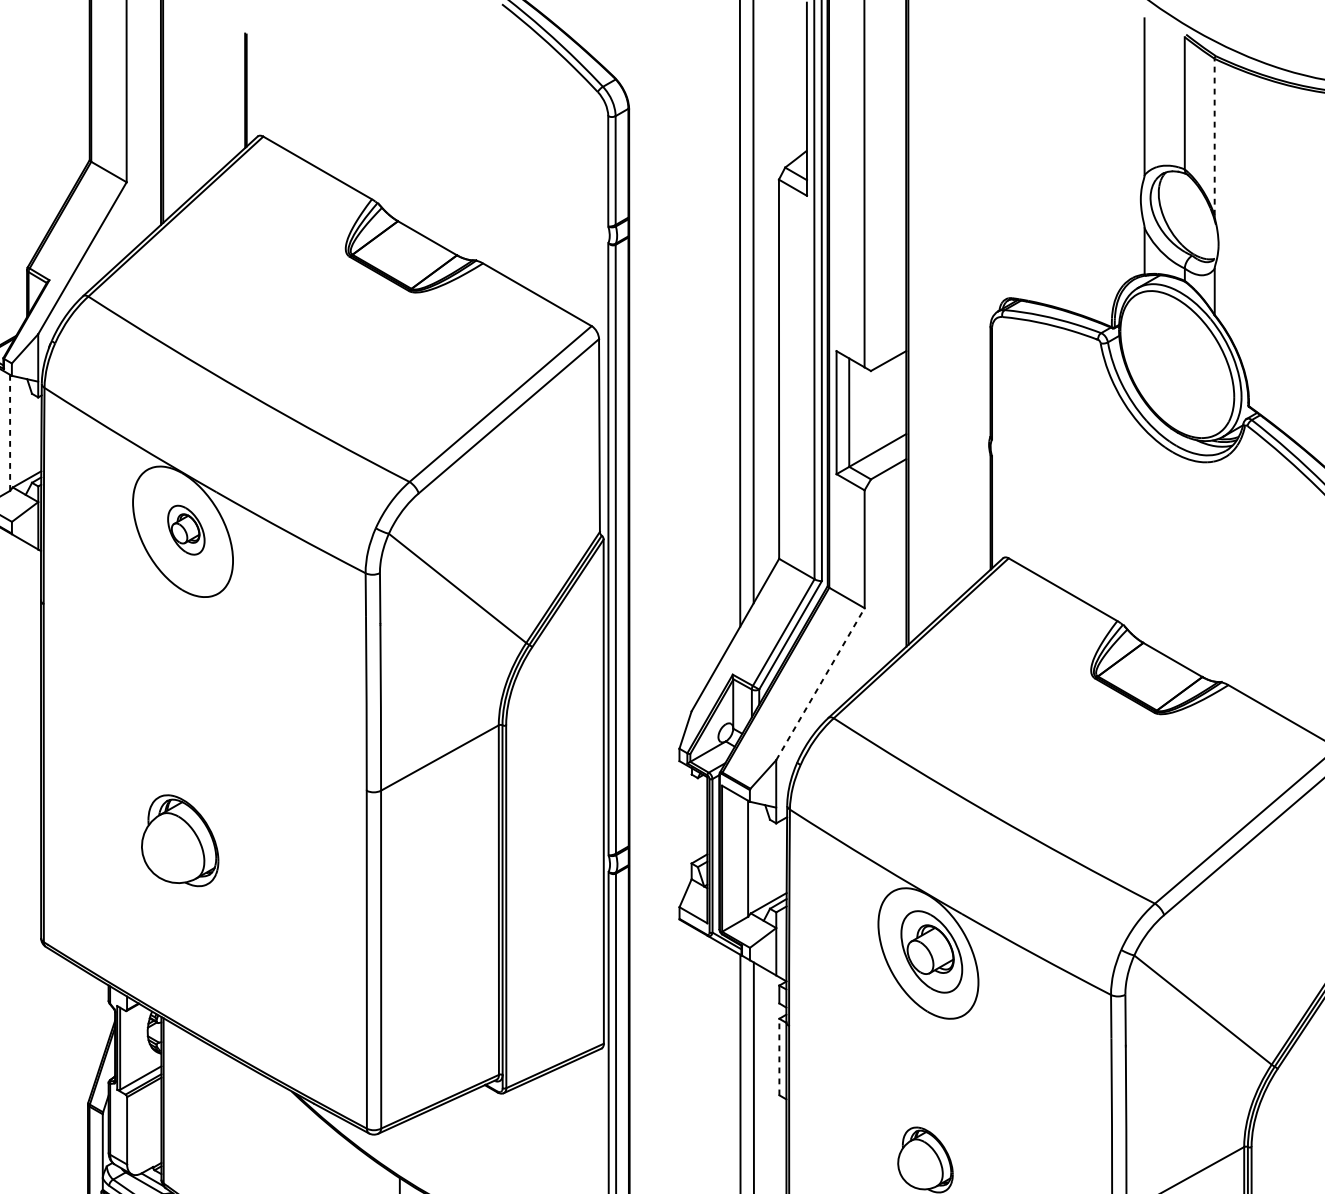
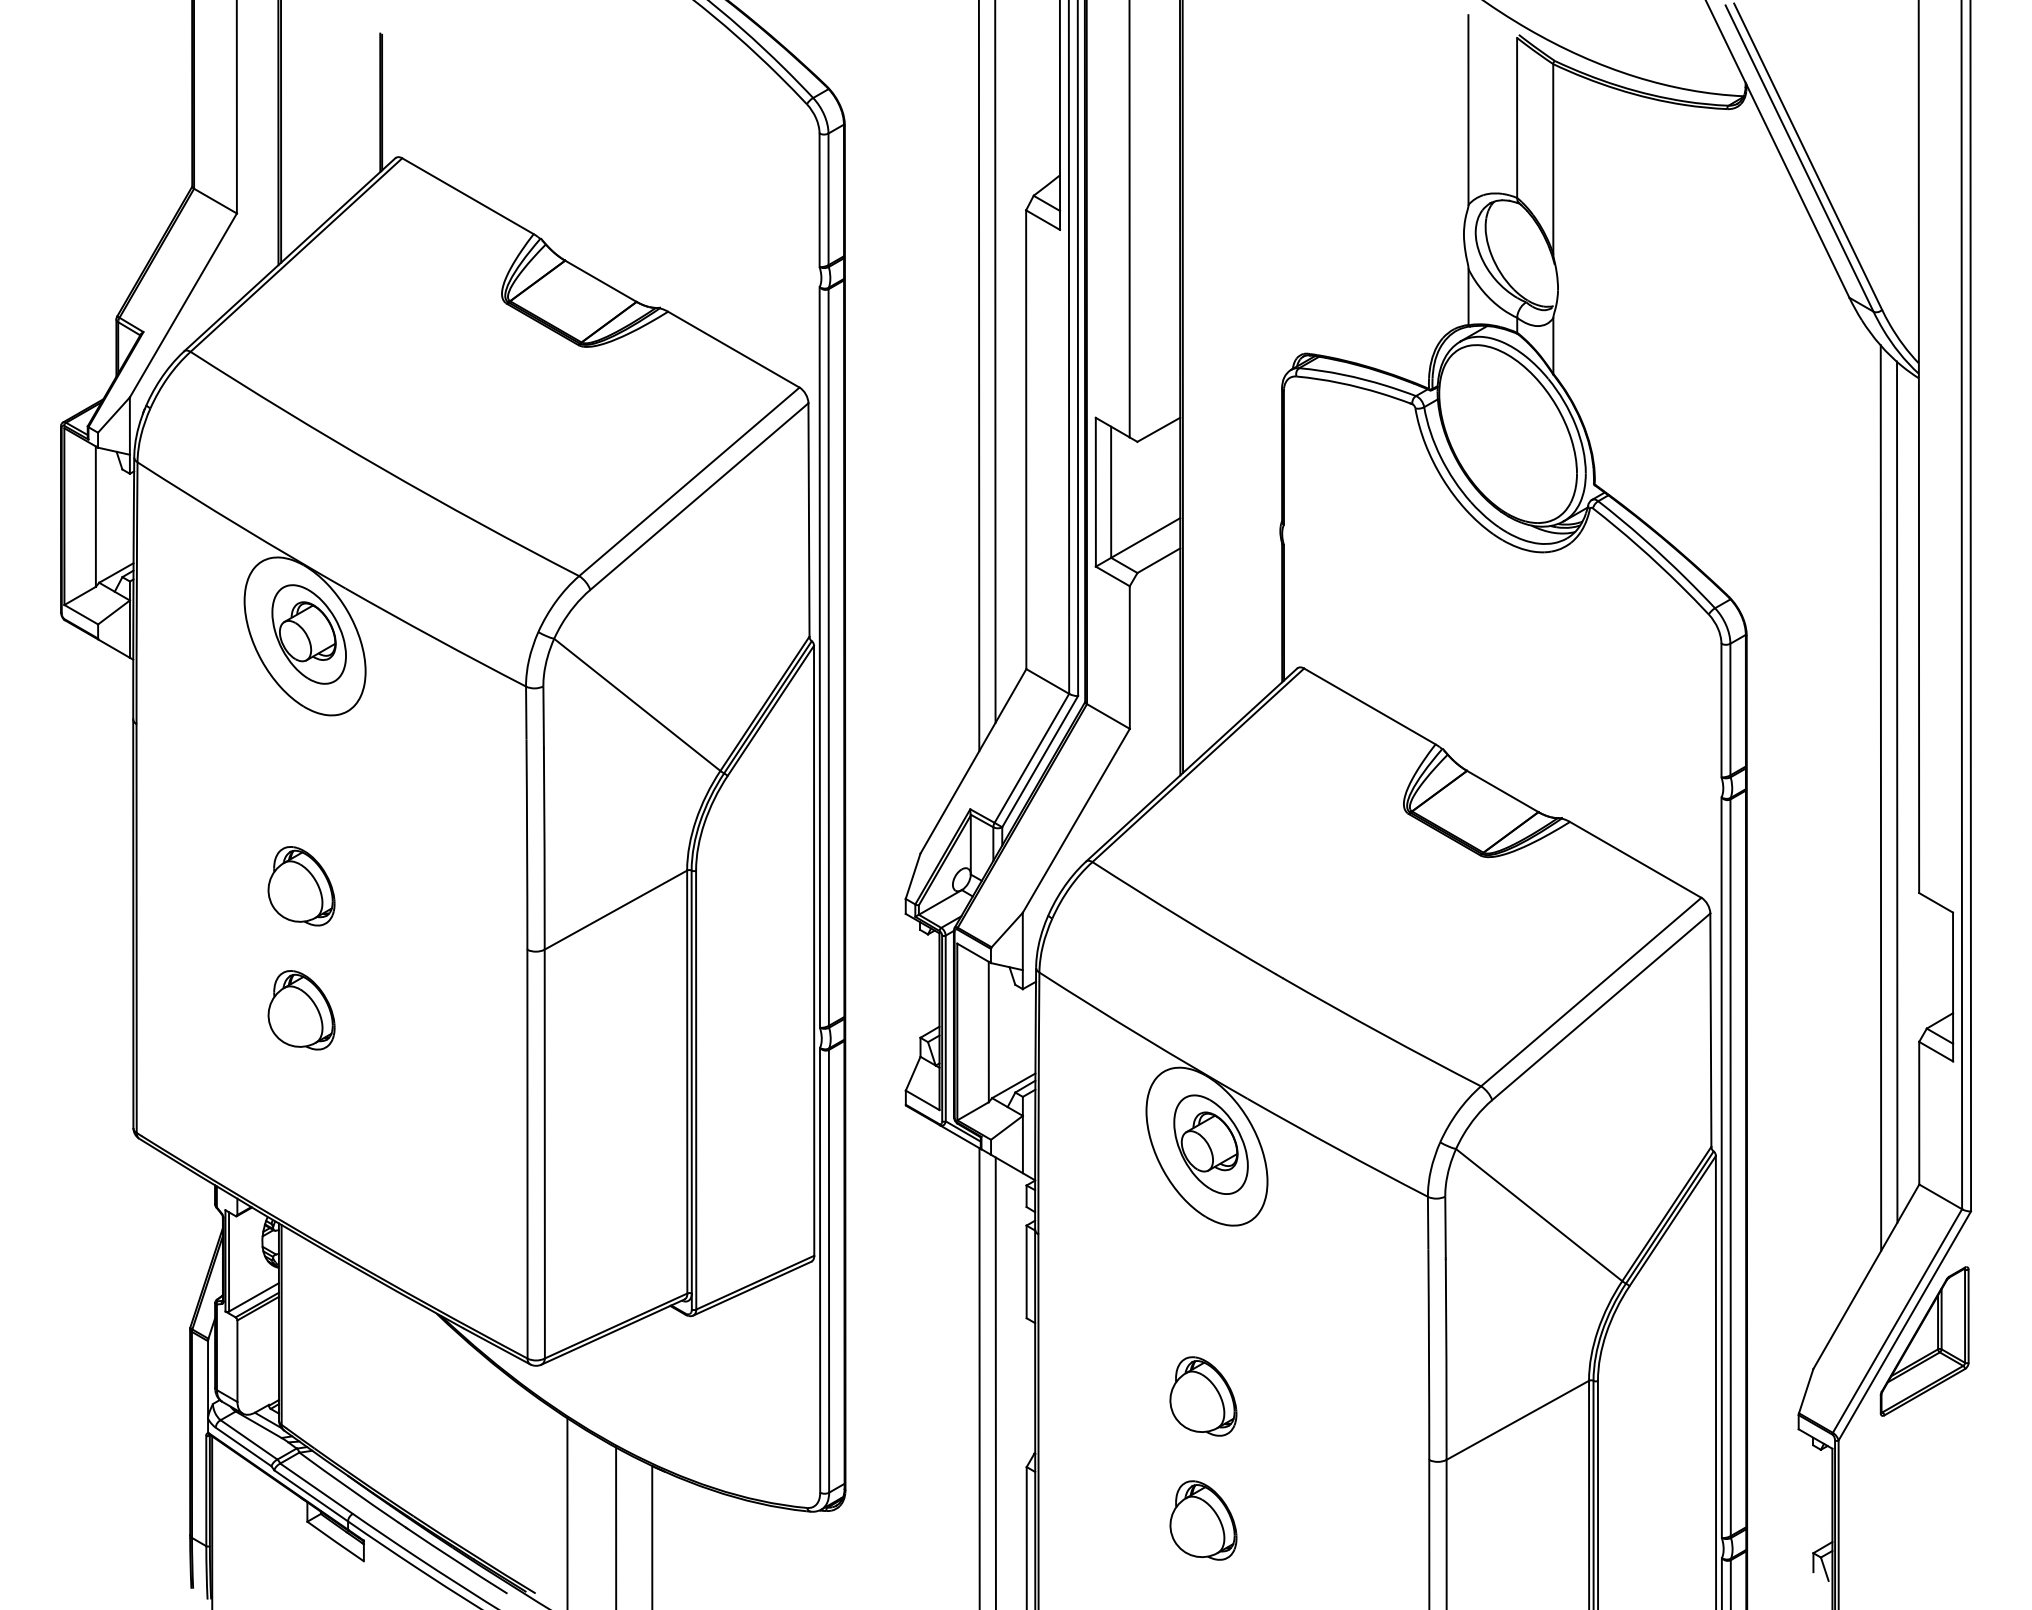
line: (1214, 136) -> (1553, 158), dashed -> solid
line: (9, 432) -> (95, 516), dashed -> solid
part: (185, 530) -> (308, 634), size x1.67
line: (820, 683) -> (1076, 820), dashed -> solid
part: (180, 738) -> (301, 886), added
part: (180, 840) -> (301, 1010), size x0.71
line: (779, 1056) -> (1026, 1271), dashed -> solid

